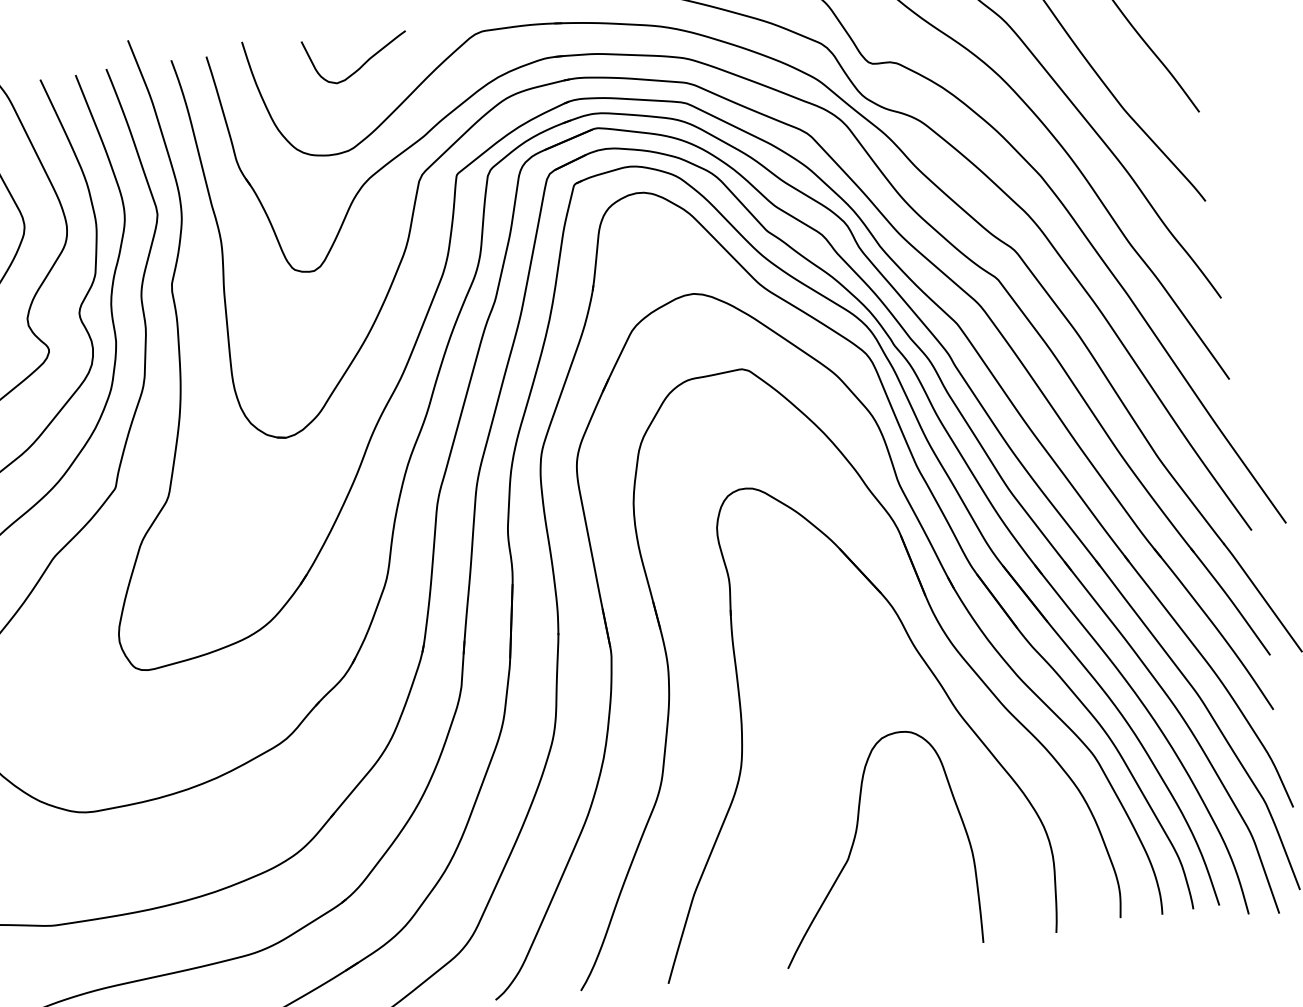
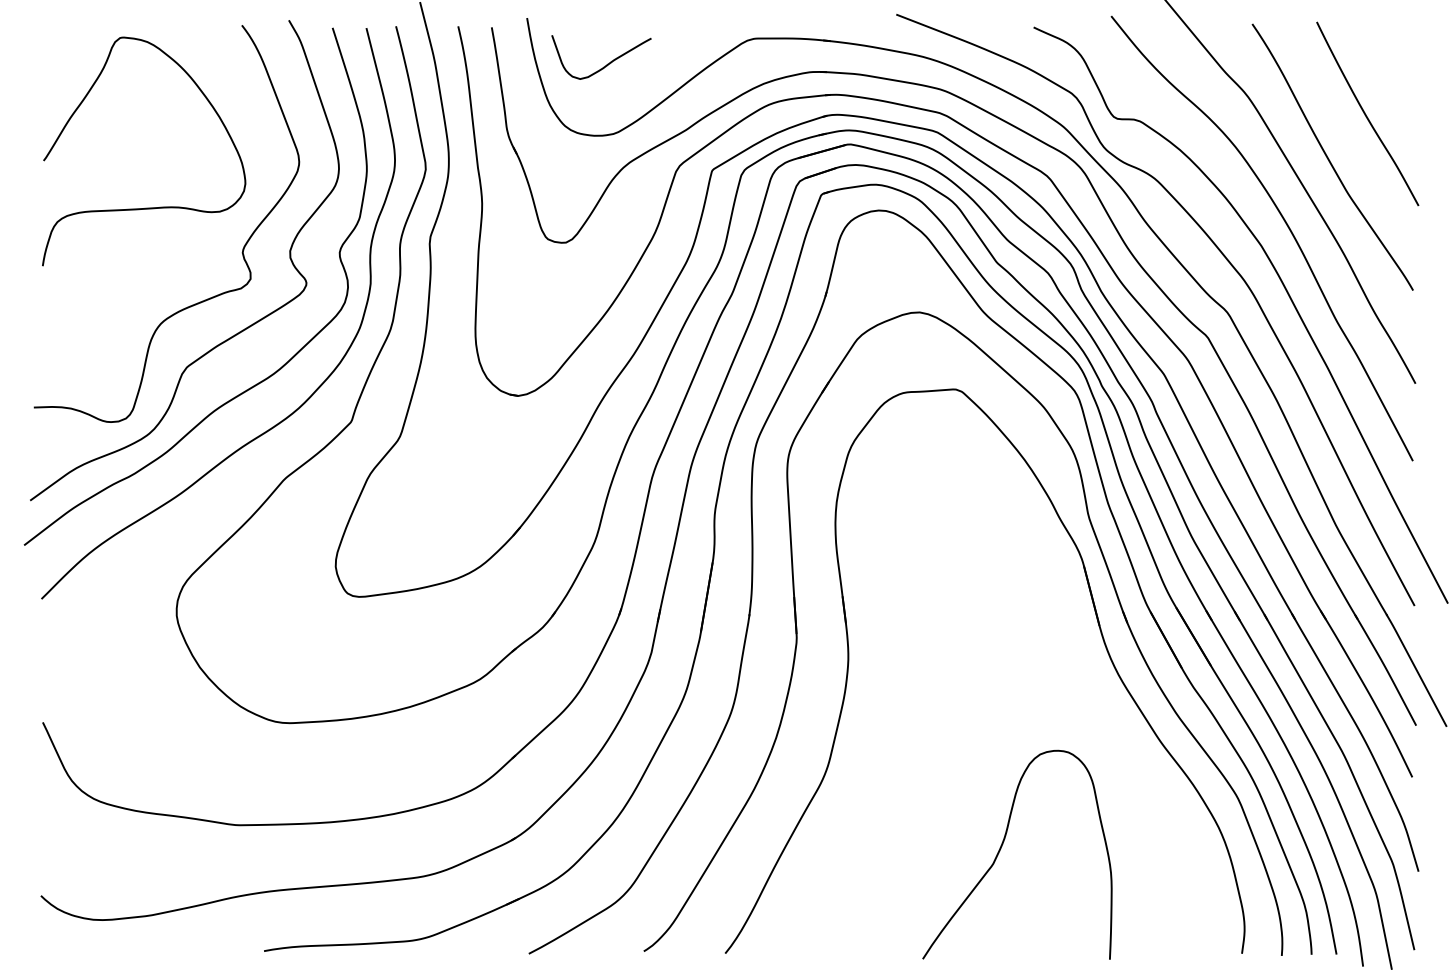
curve: (363, 63) -> (607, 63), moved
part: (743, 725) -> (911, 724), removed

